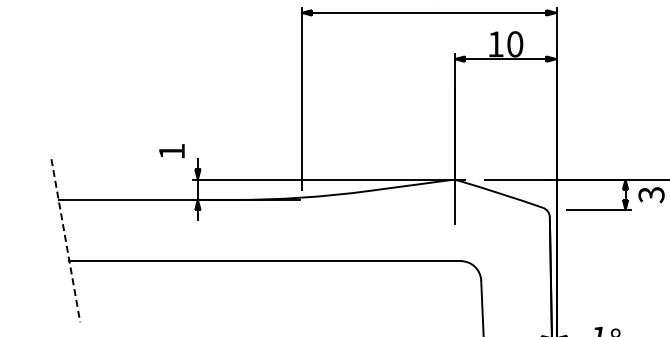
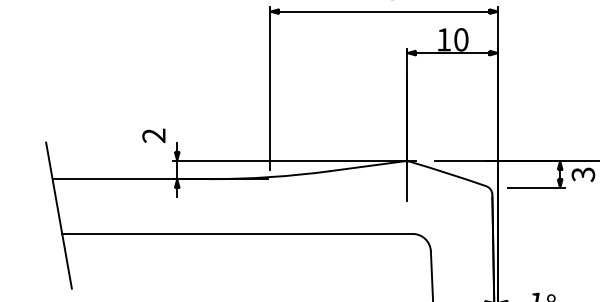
text: (171, 151) -> (153, 135), 1 -> 2
line: (65, 240) -> (58, 215), dashed -> solid

